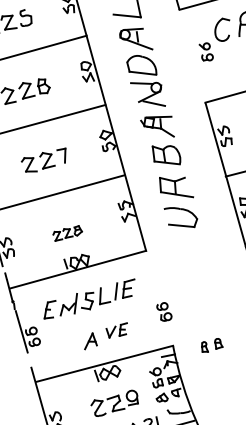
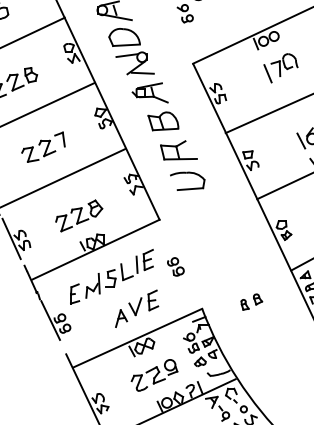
part: (67, 233) -> (79, 215), size x1.67
part: (164, 311) -> (175, 266), moved
part: (116, 329) -> (143, 302), size x1.43
part: (212, 345) -> (251, 301), moved

